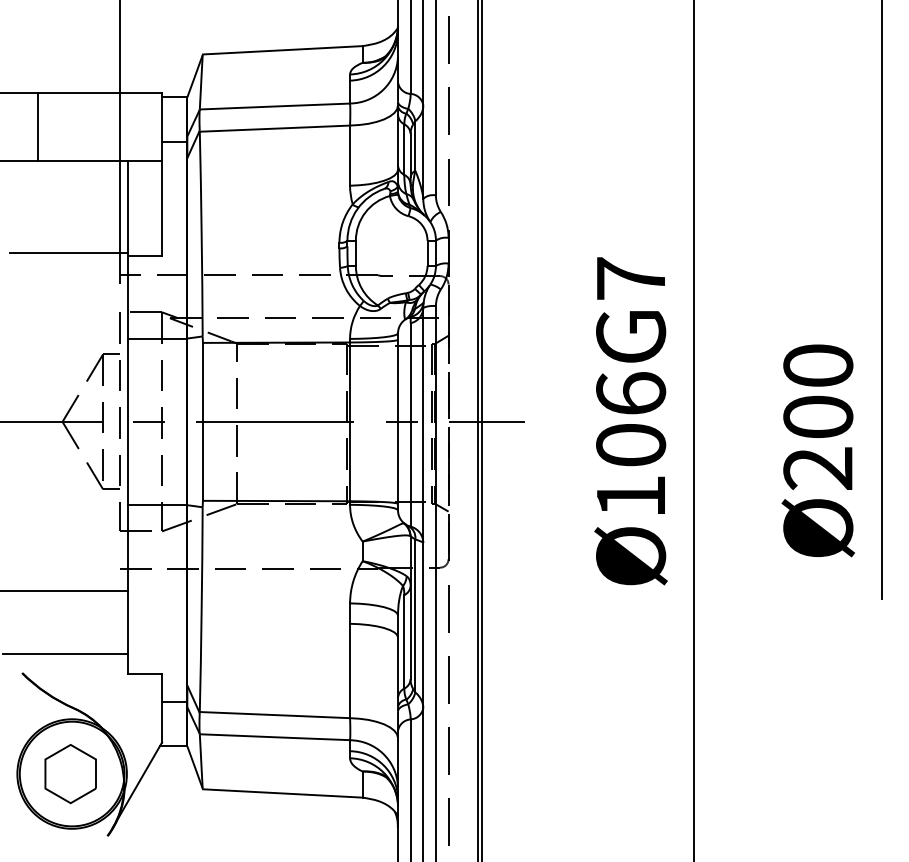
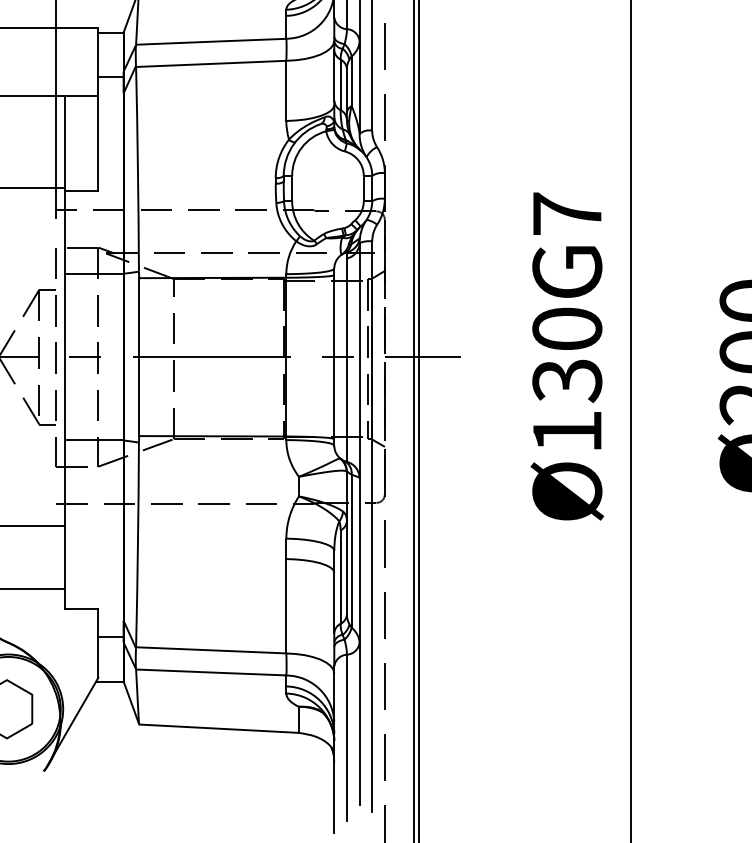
text: (631, 419) -> (567, 354), Ø106G7 -> Ø130G7

